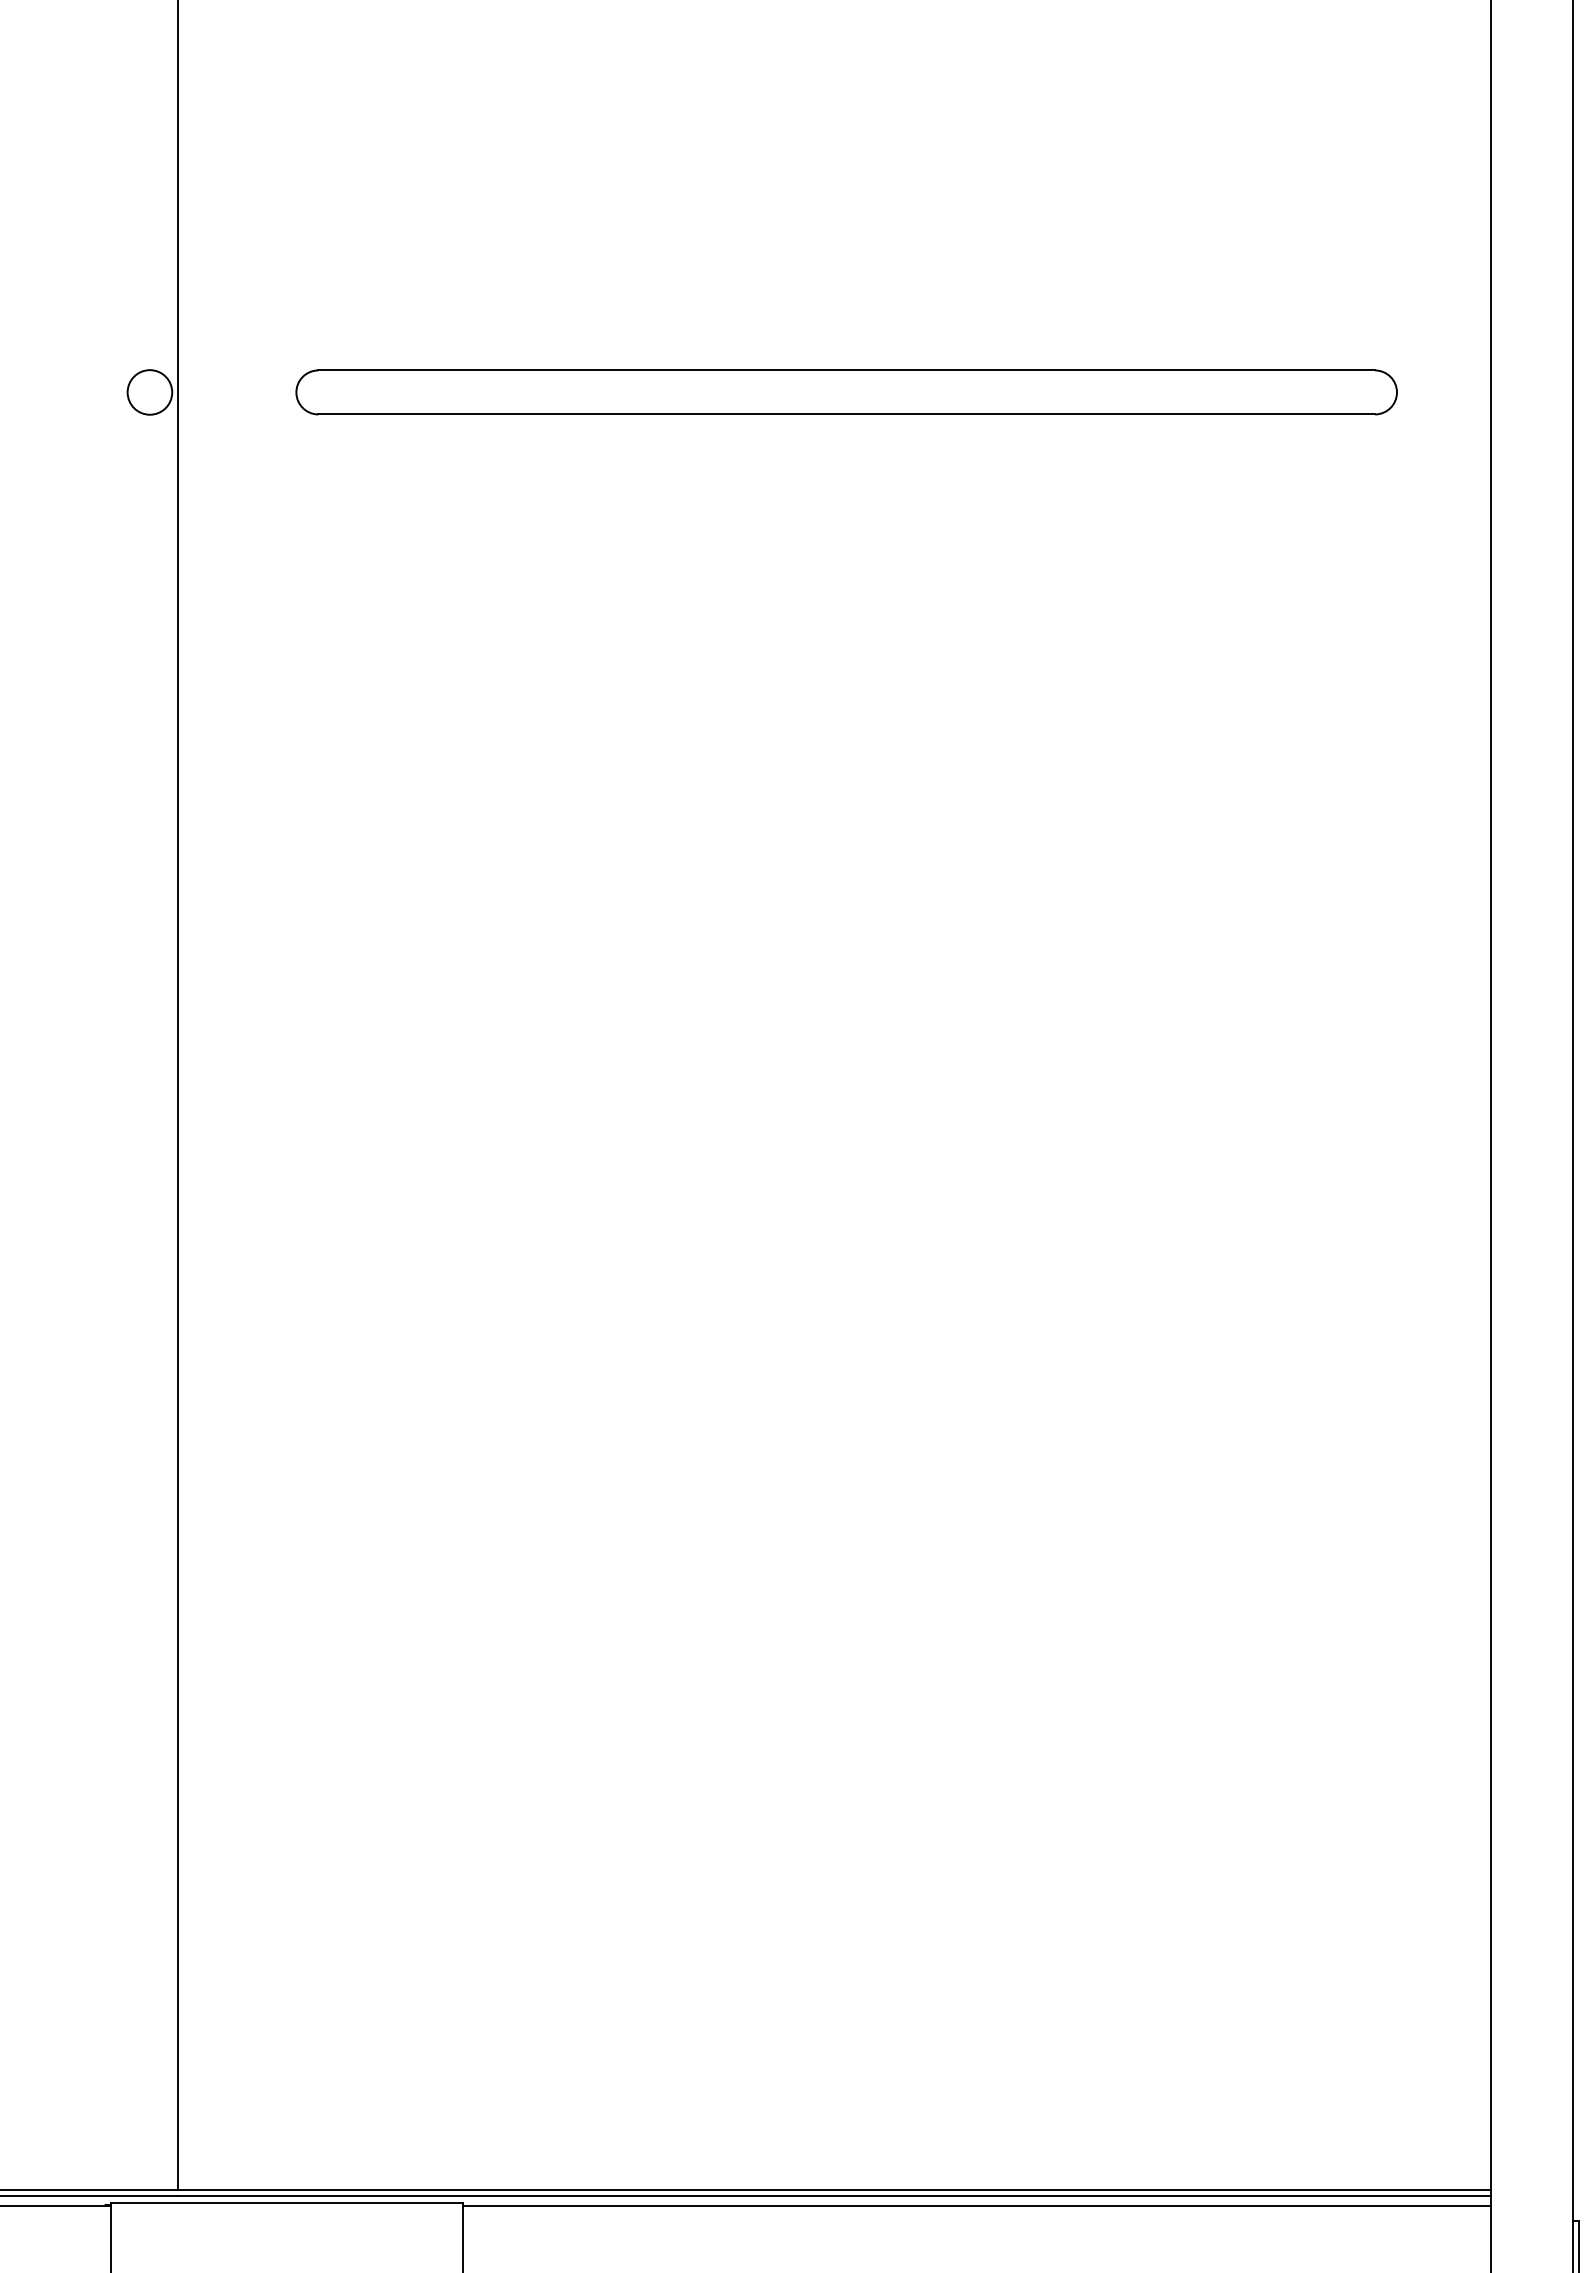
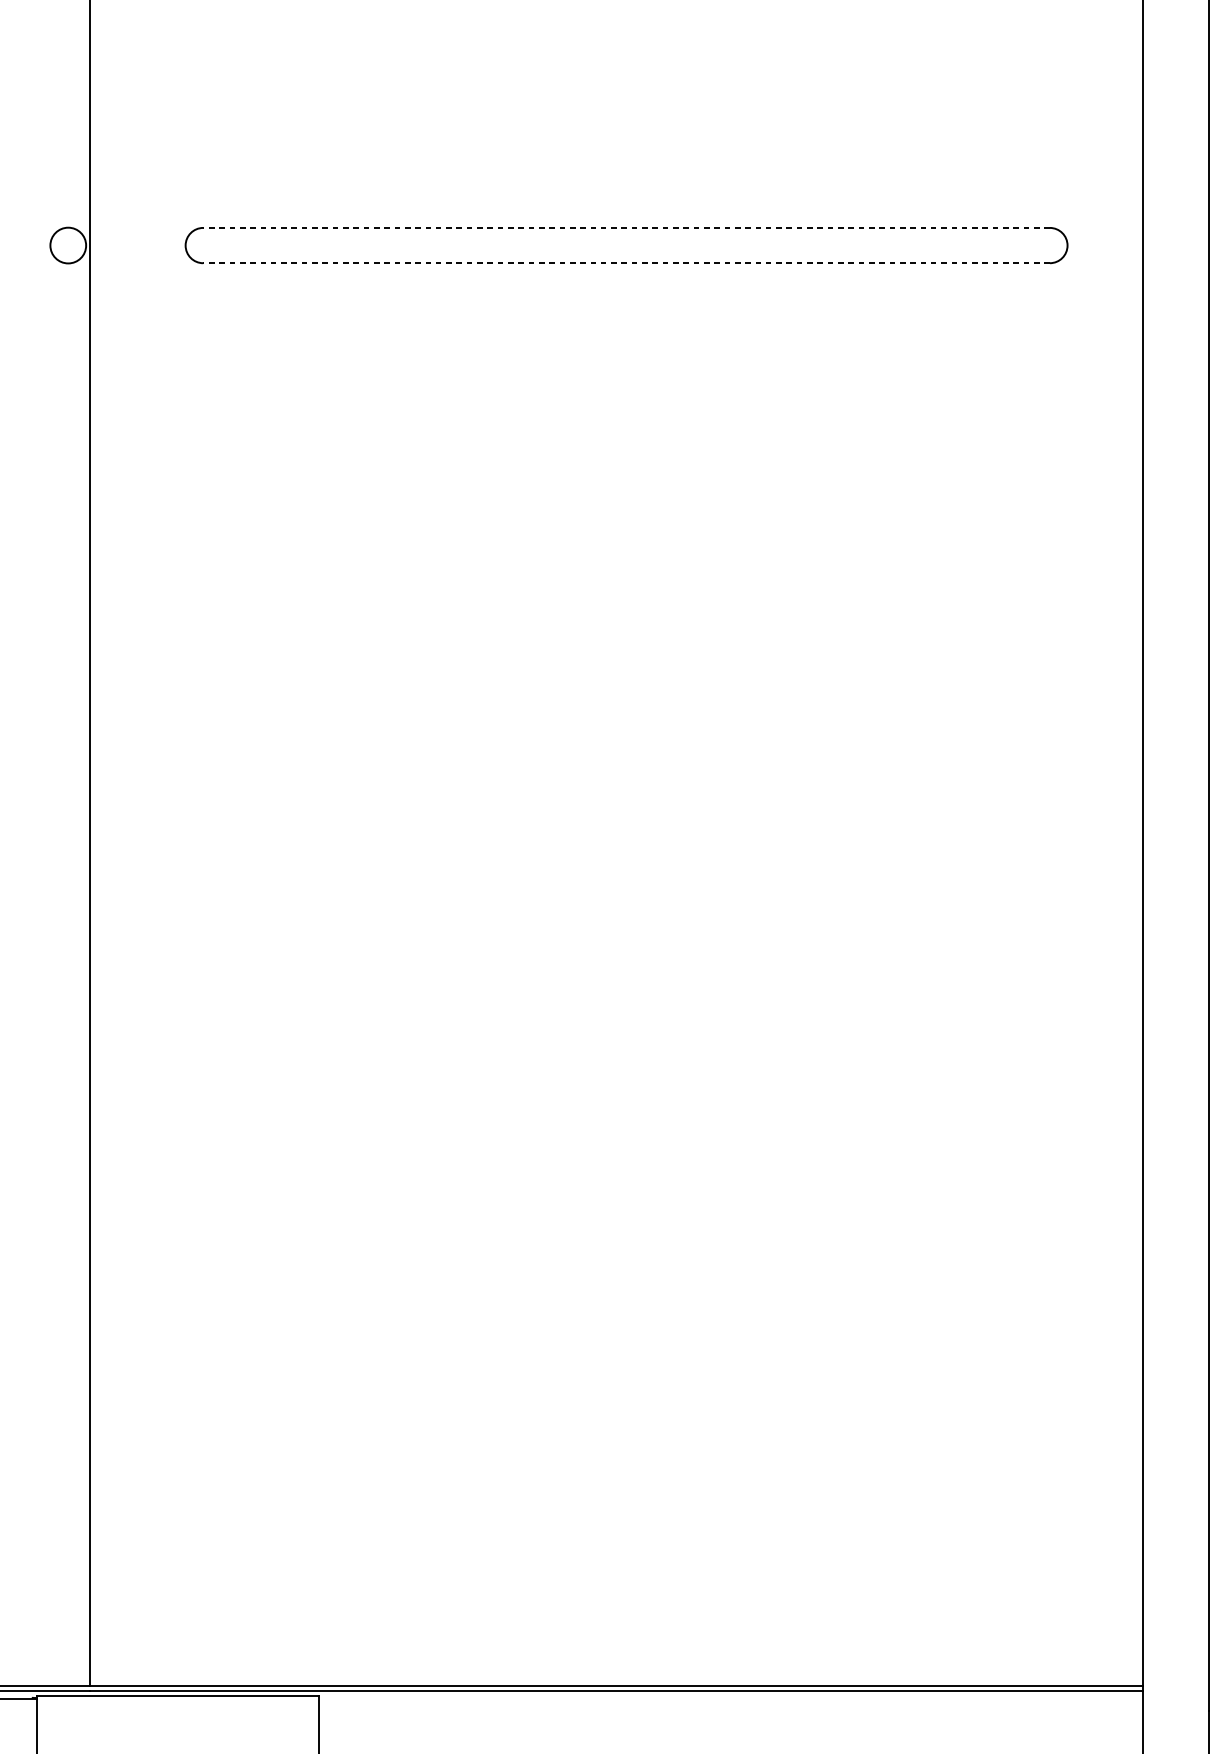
line: (846, 370) -> (626, 227), solid -> dashed
line: (846, 414) -> (626, 263), solid -> dashed
line: (976, 2206) -> (730, 1699), removed

